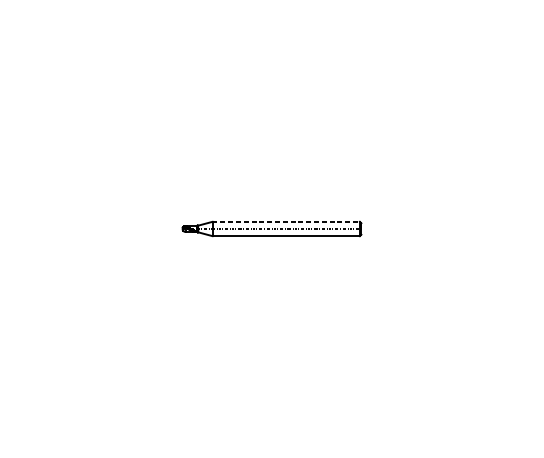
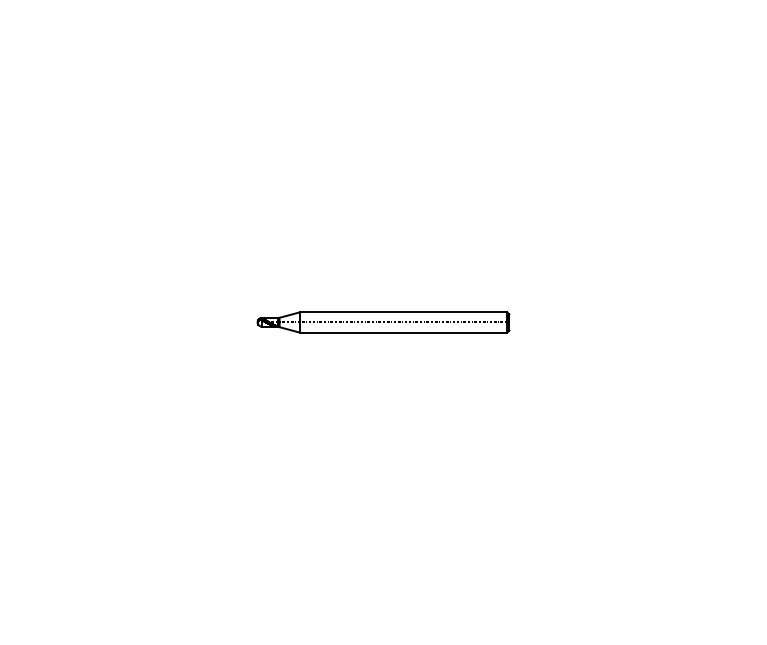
line: (286, 221) -> (403, 312), dashed -> solid

